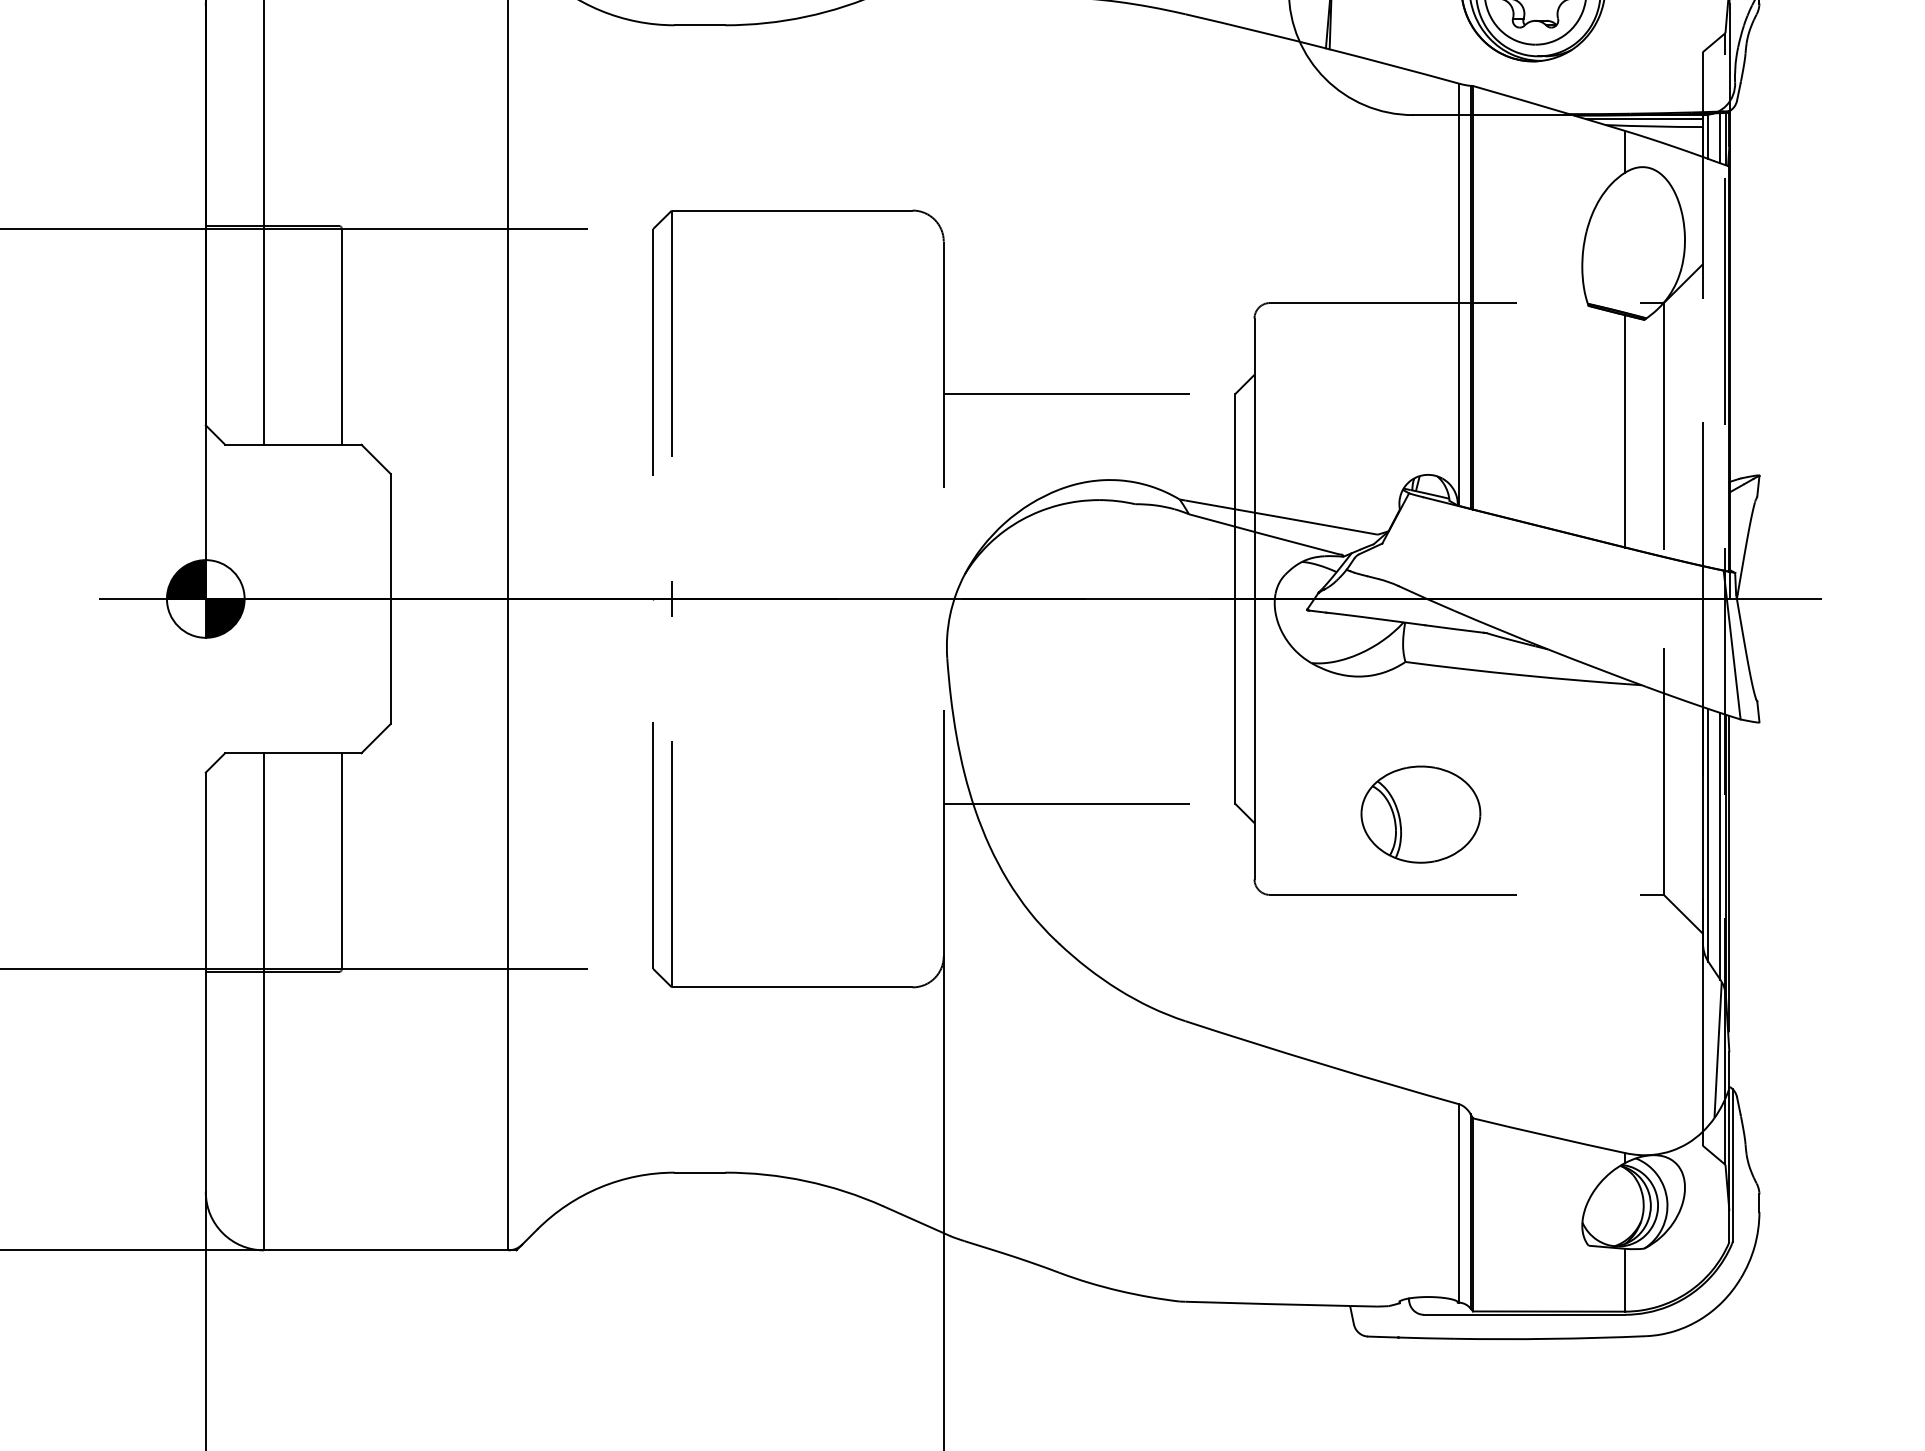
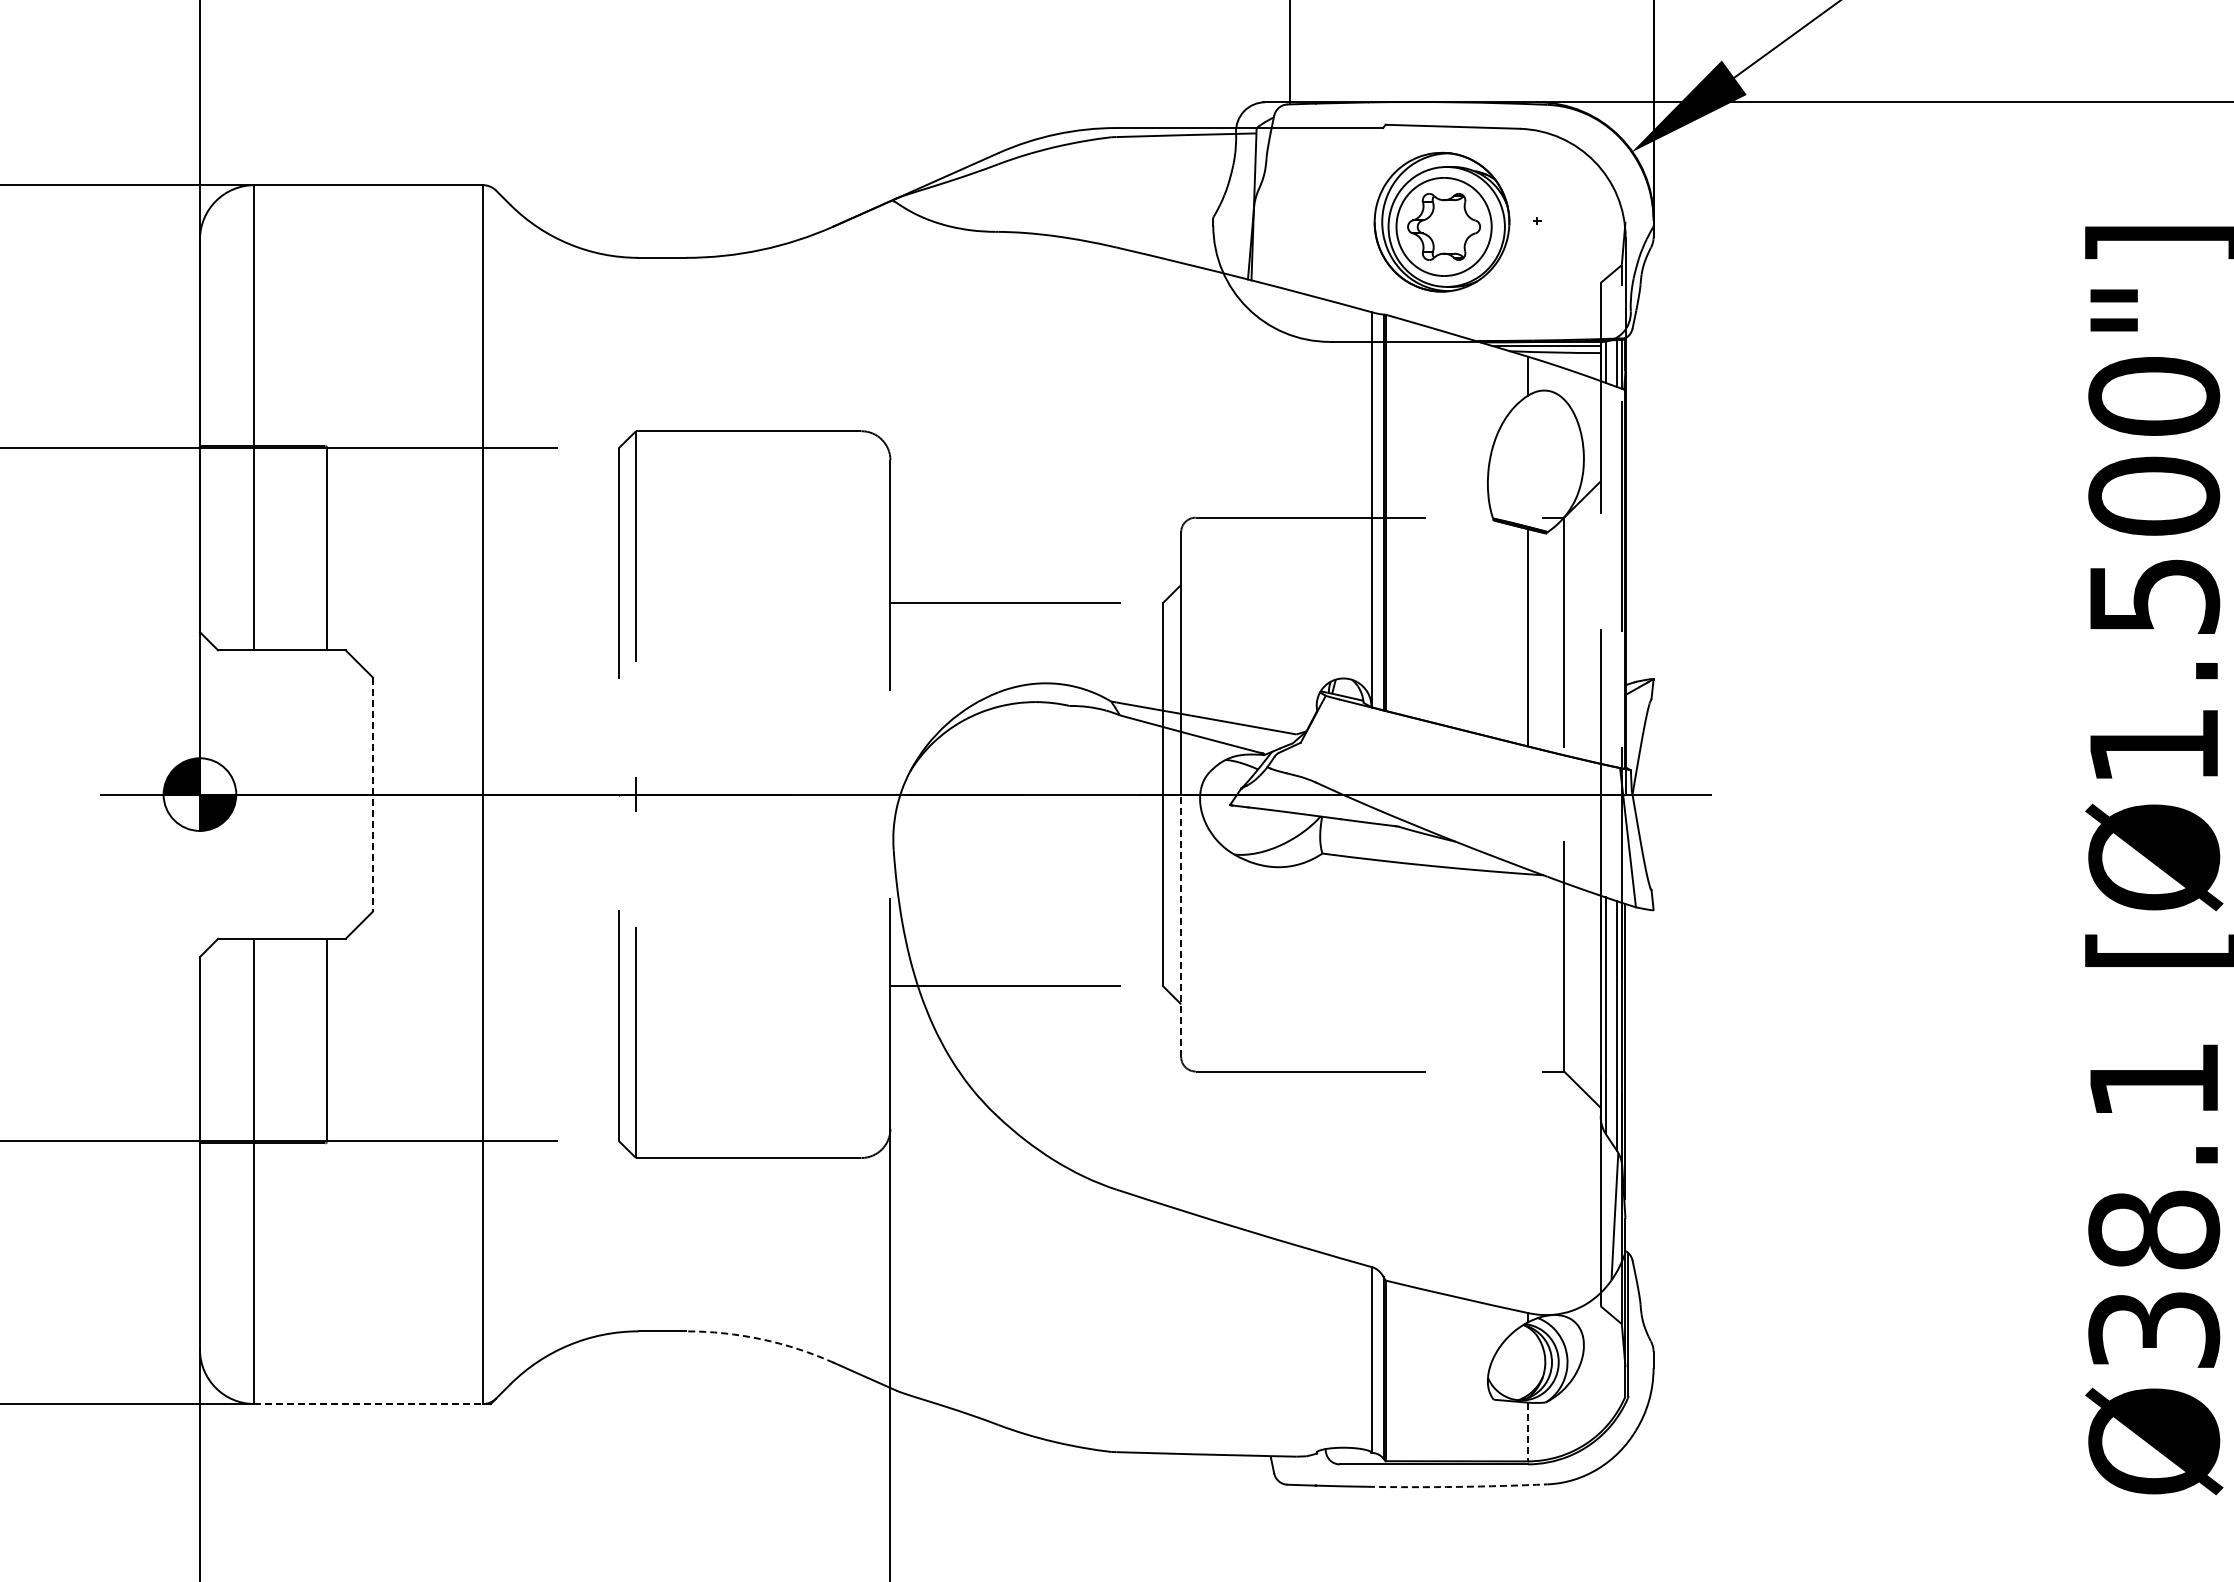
line: (390, 599) -> (372, 795), solid -> dashed
line: (1254, 738) -> (1181, 925), solid -> dashed
part: (1420, 814) -> (1336, 996), removed
arc: (805, 1181) -> (761, 1339), solid -> dashed
line: (387, 1250) -> (369, 1404), solid -> dashed
line: (1625, 1280) -> (1528, 1432), solid -> dashed
arc: (1549, 1338) -> (1457, 1486), solid -> dashed

